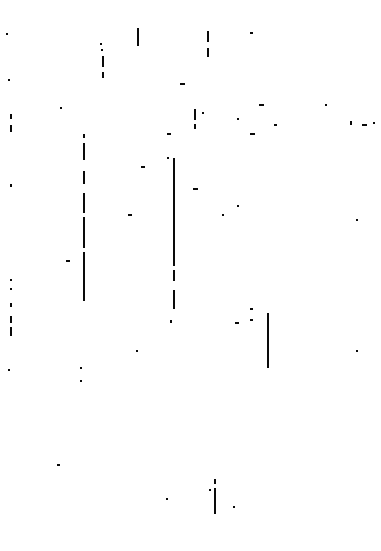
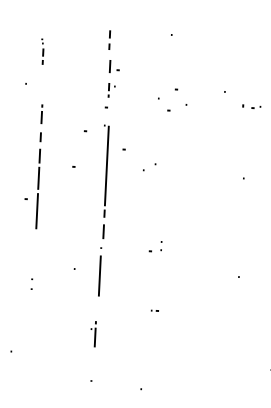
line: (137, 36) -> (109, 66), moved
line: (207, 41) -> (109, 38), moved
part: (101, 60) -> (41, 51), moved
part: (198, 118) -> (111, 90), moved
line: (267, 340) -> (99, 275), moved
part: (247, 401) -> (155, 310), added
part: (212, 496) -> (93, 333), moved

